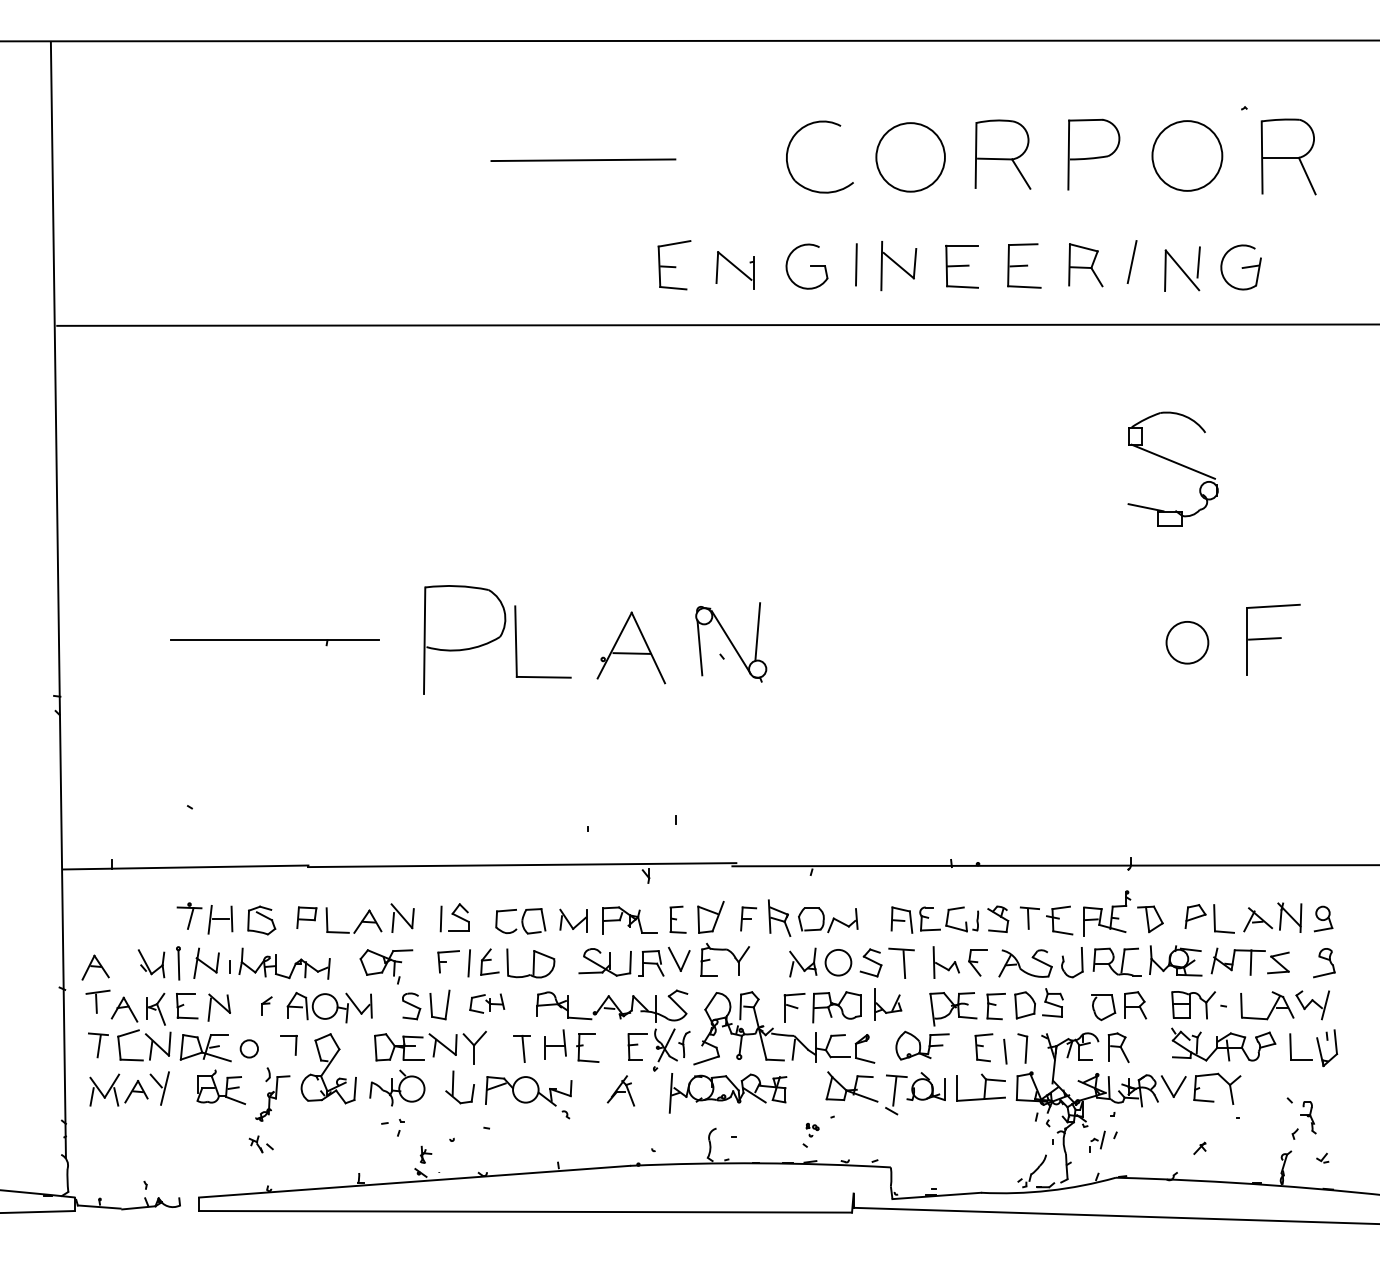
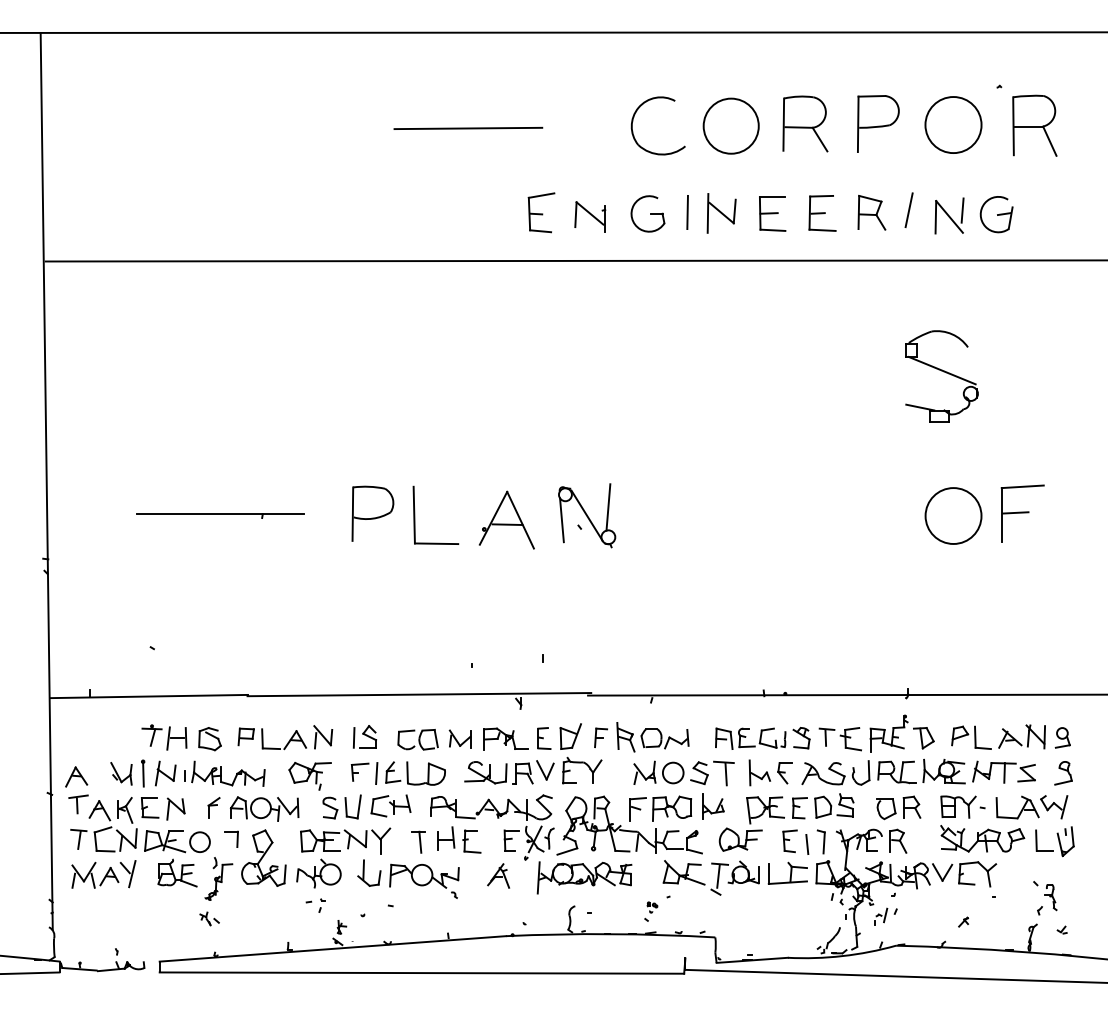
part: (464, 639) -> (372, 513), size x0.62
circle: (1187, 642) -> (953, 515), size x1.67
part: (487, 1003) -> (391, 805), size x1.43
part: (266, 1005) -> (213, 807), size x1.43
circle: (249, 1048) -> (200, 841), size x1.43

